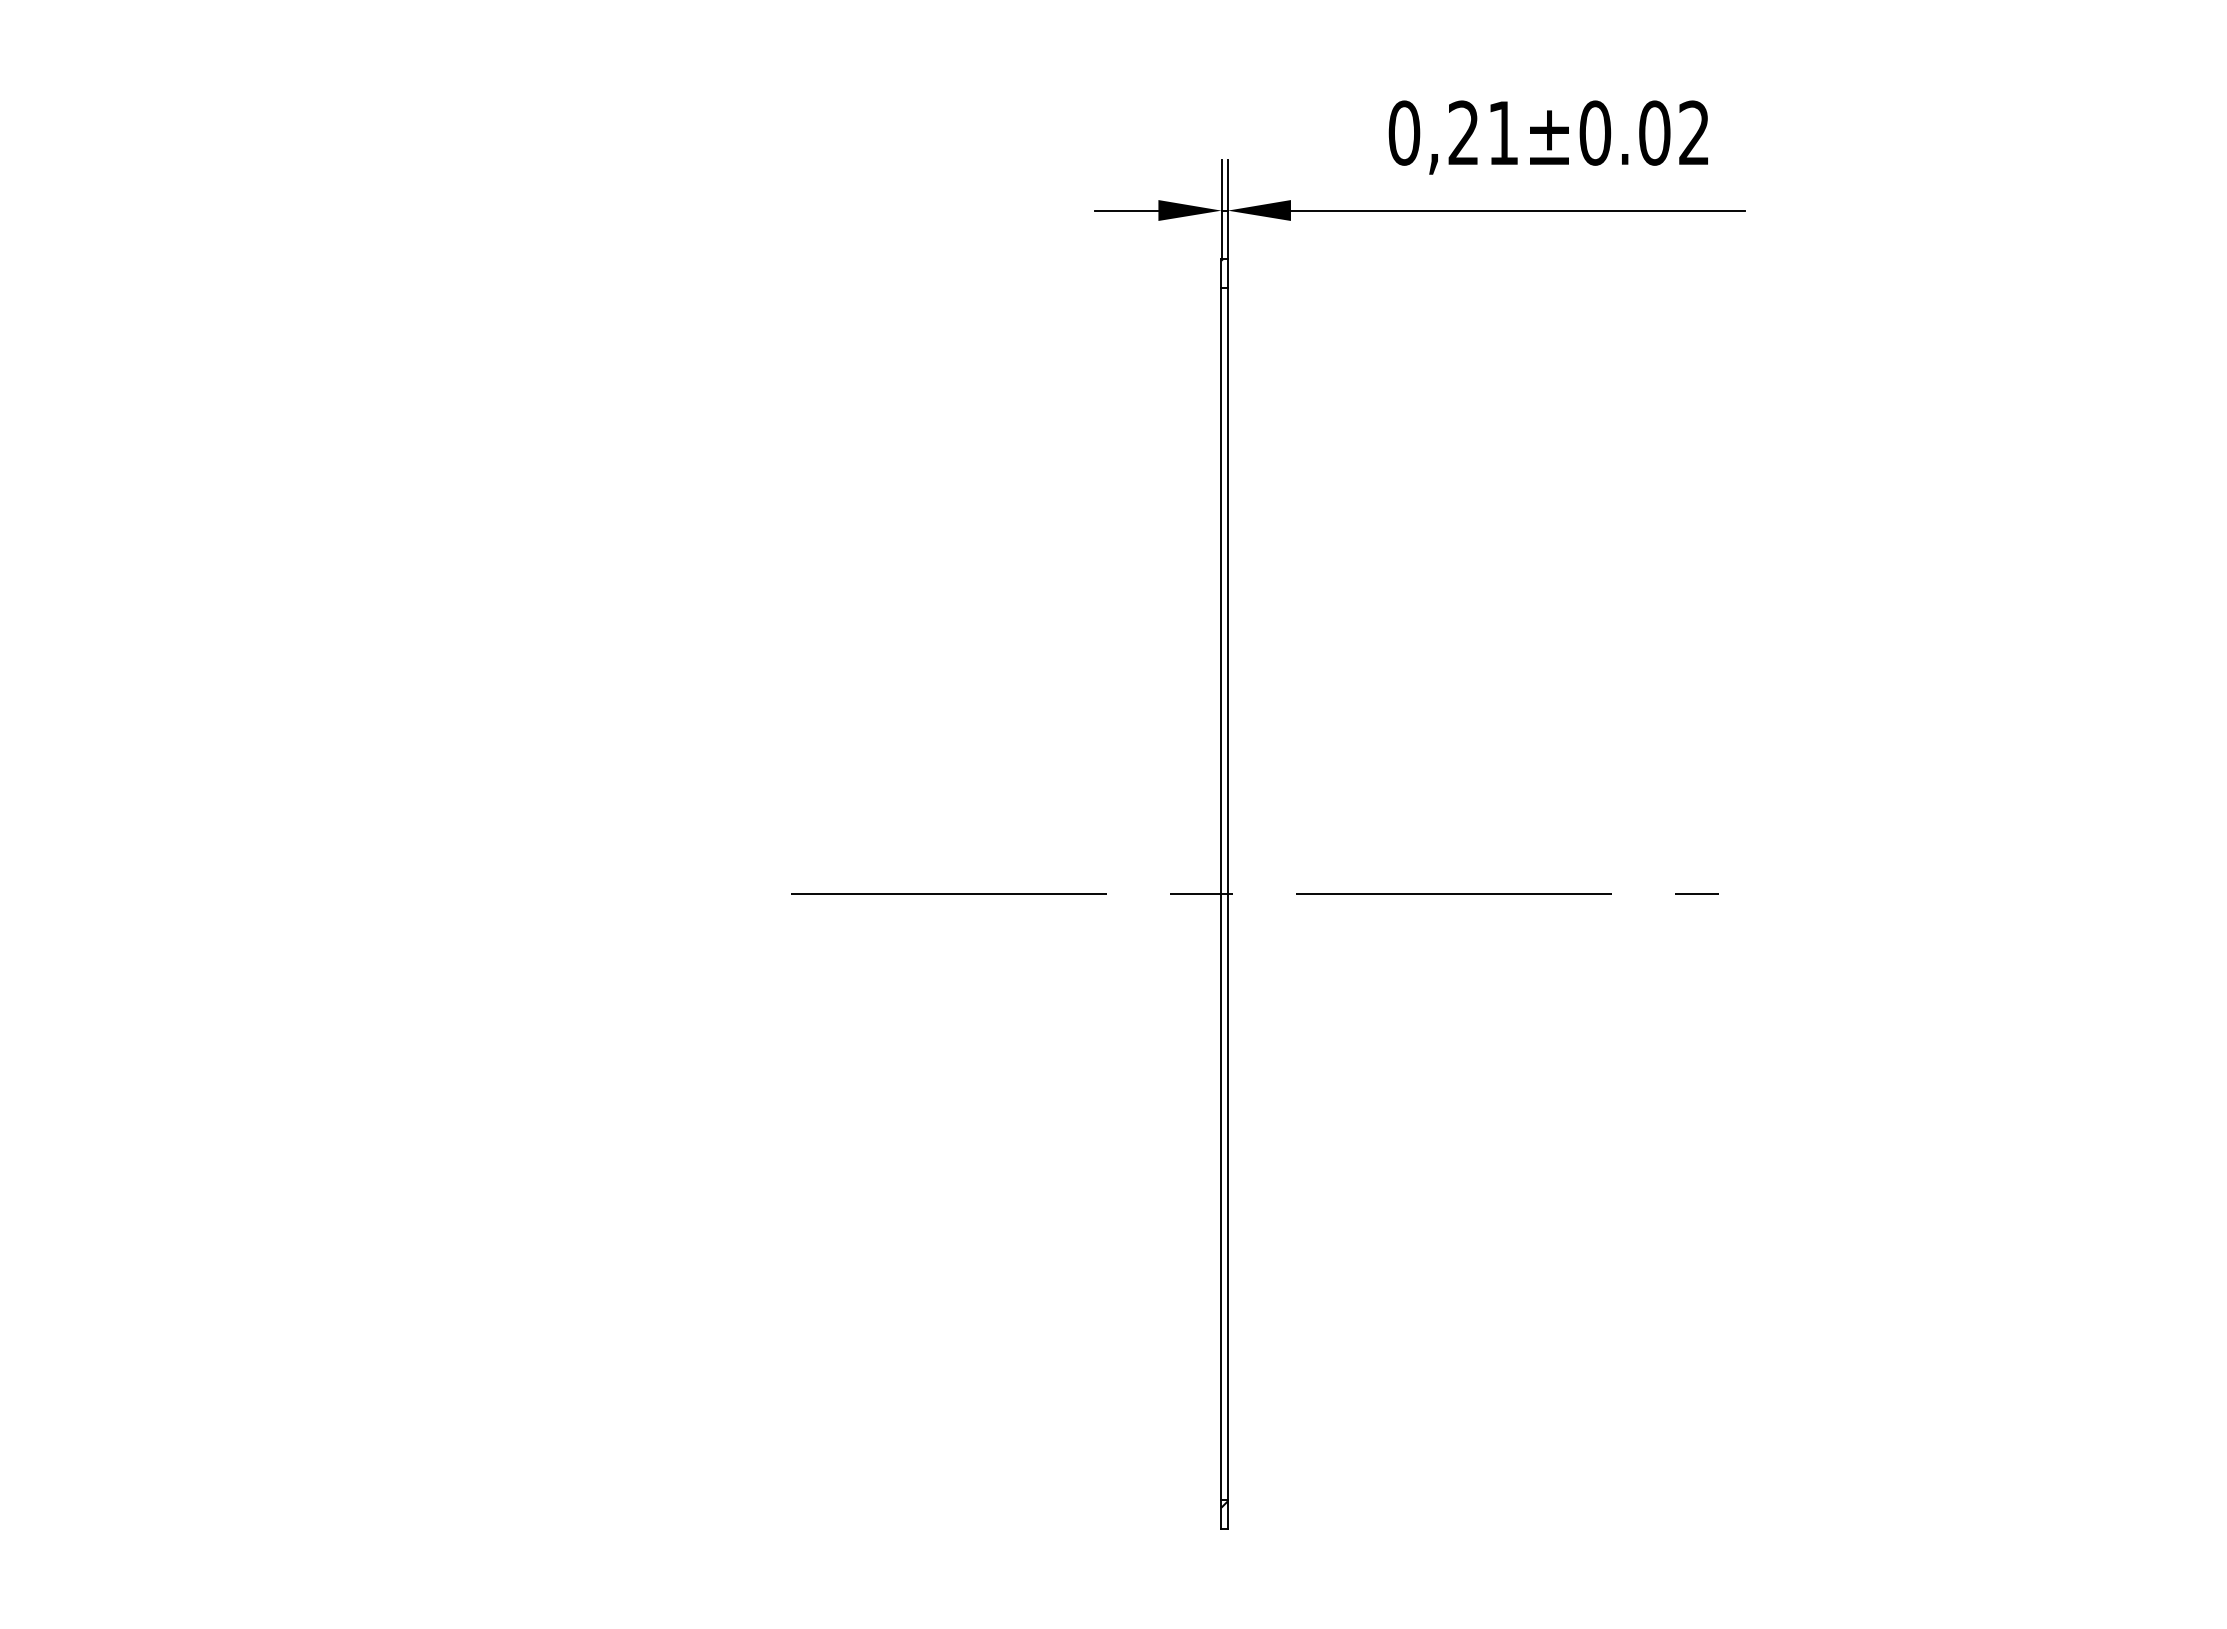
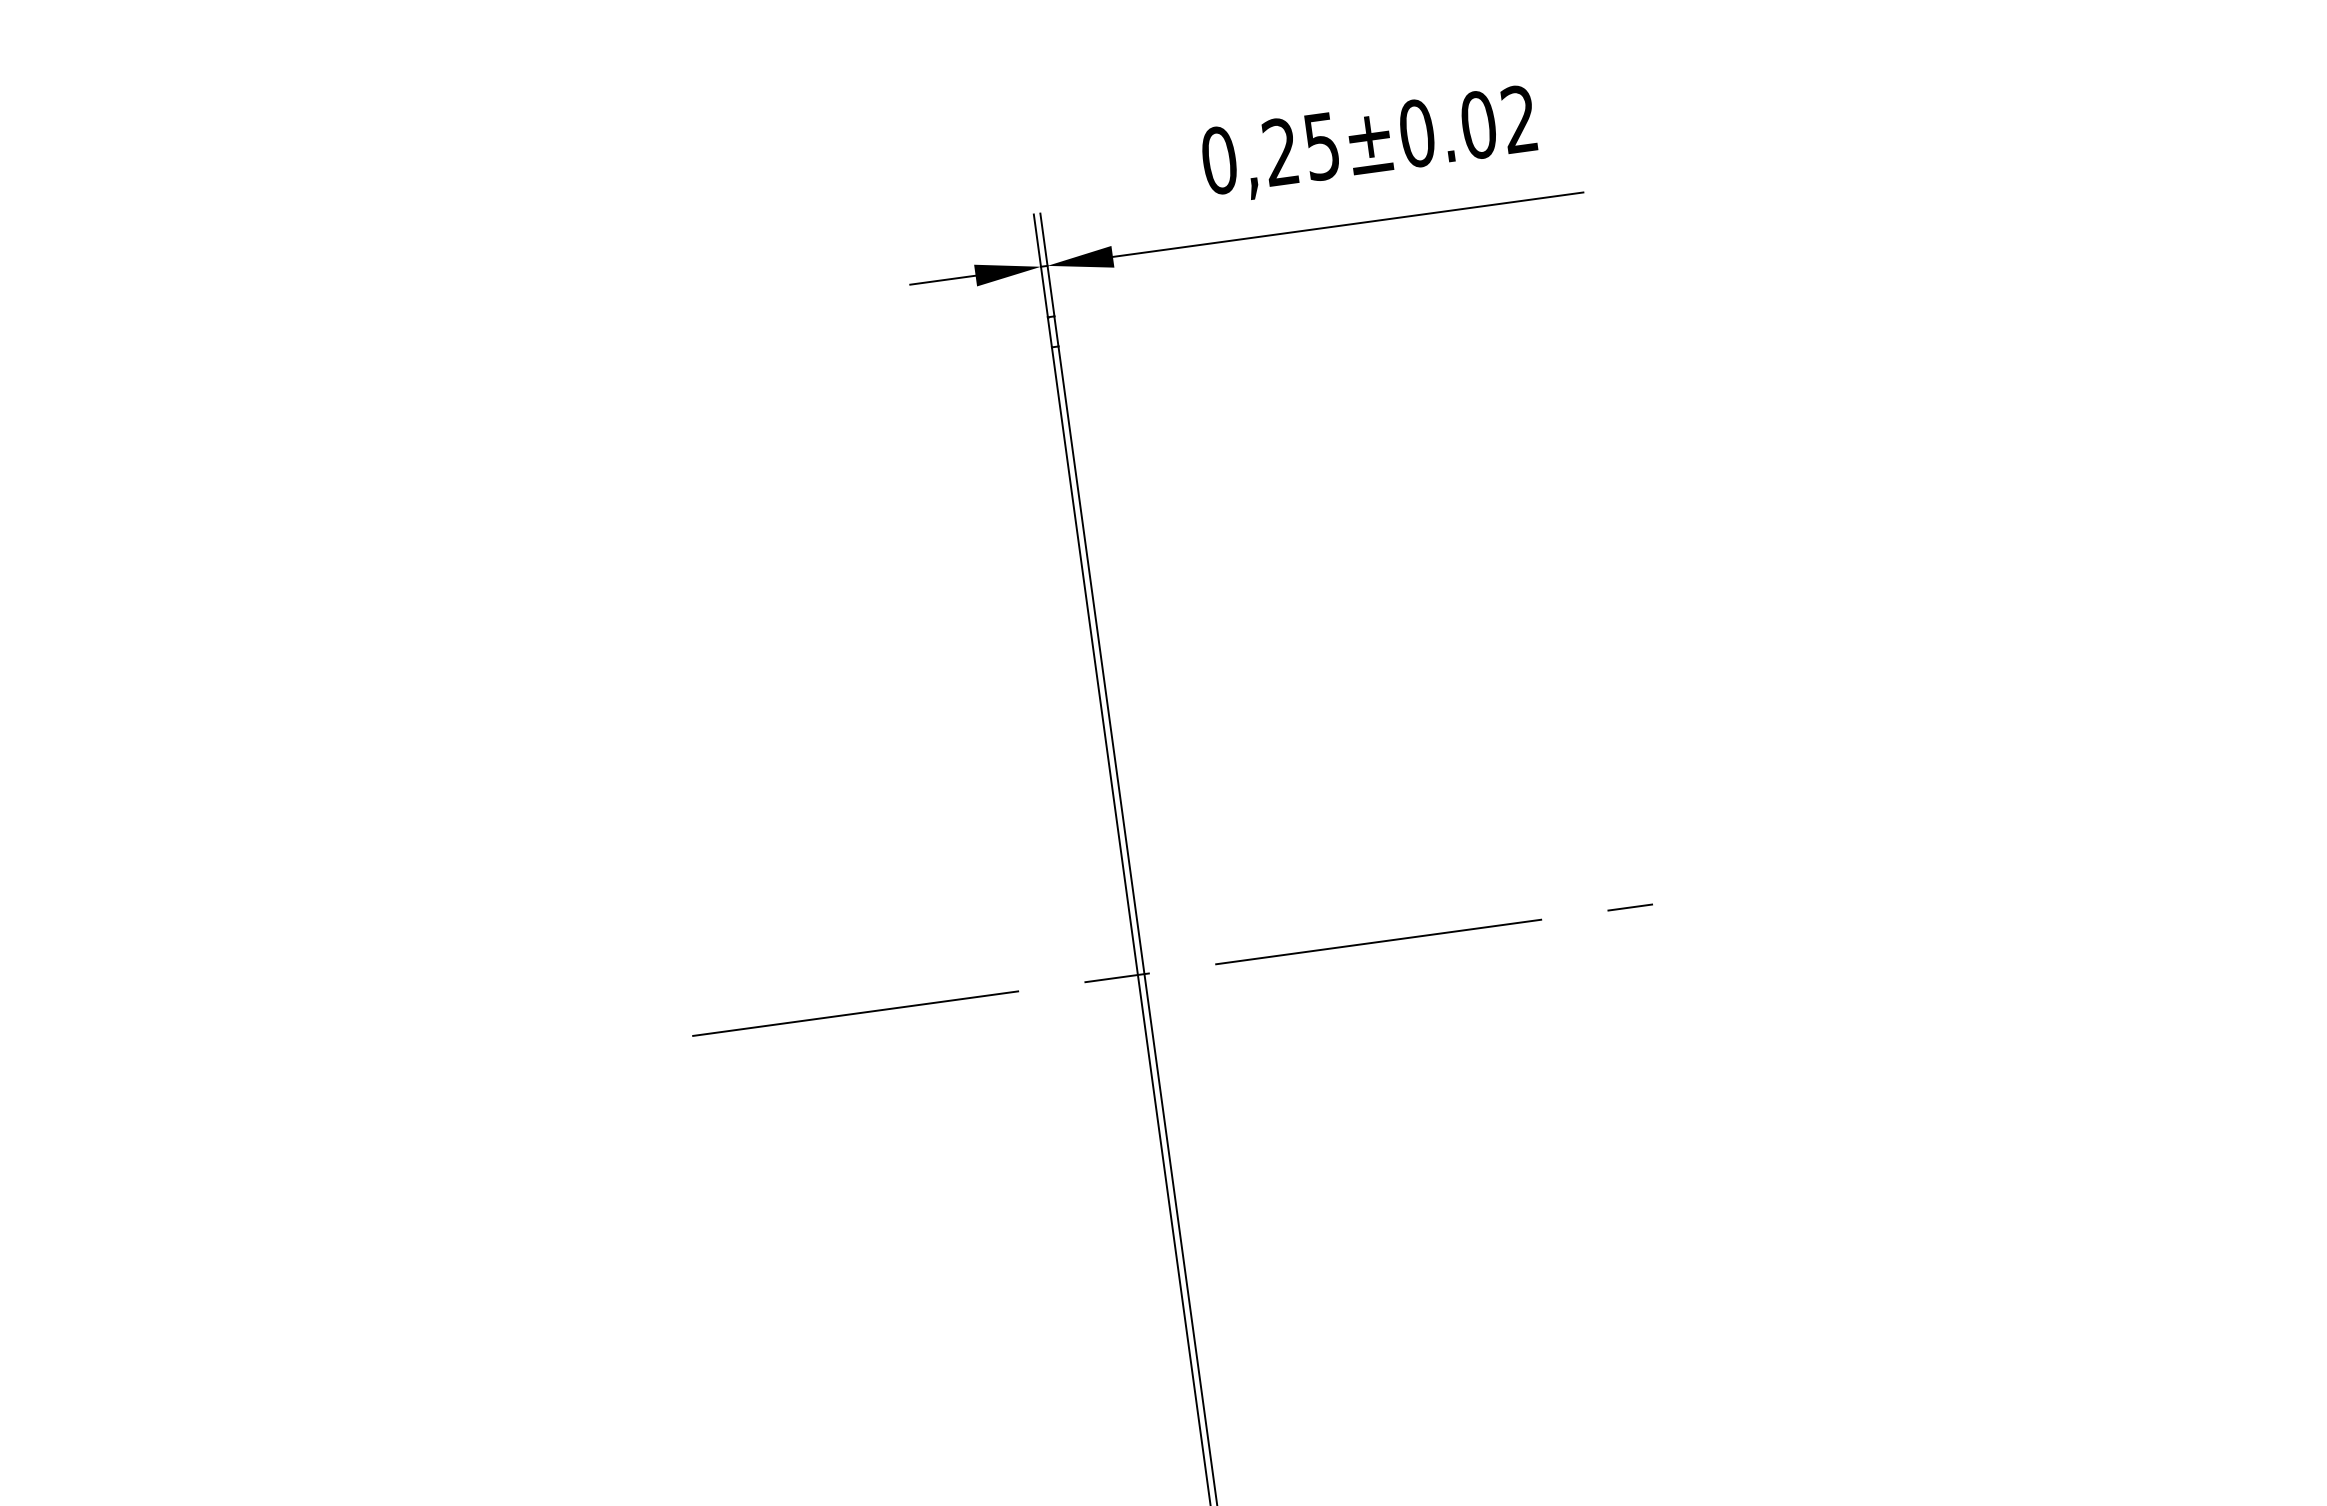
text: (1502, 133) -> (1321, 146), 0,21±0.02 -> 0,25±0.02

